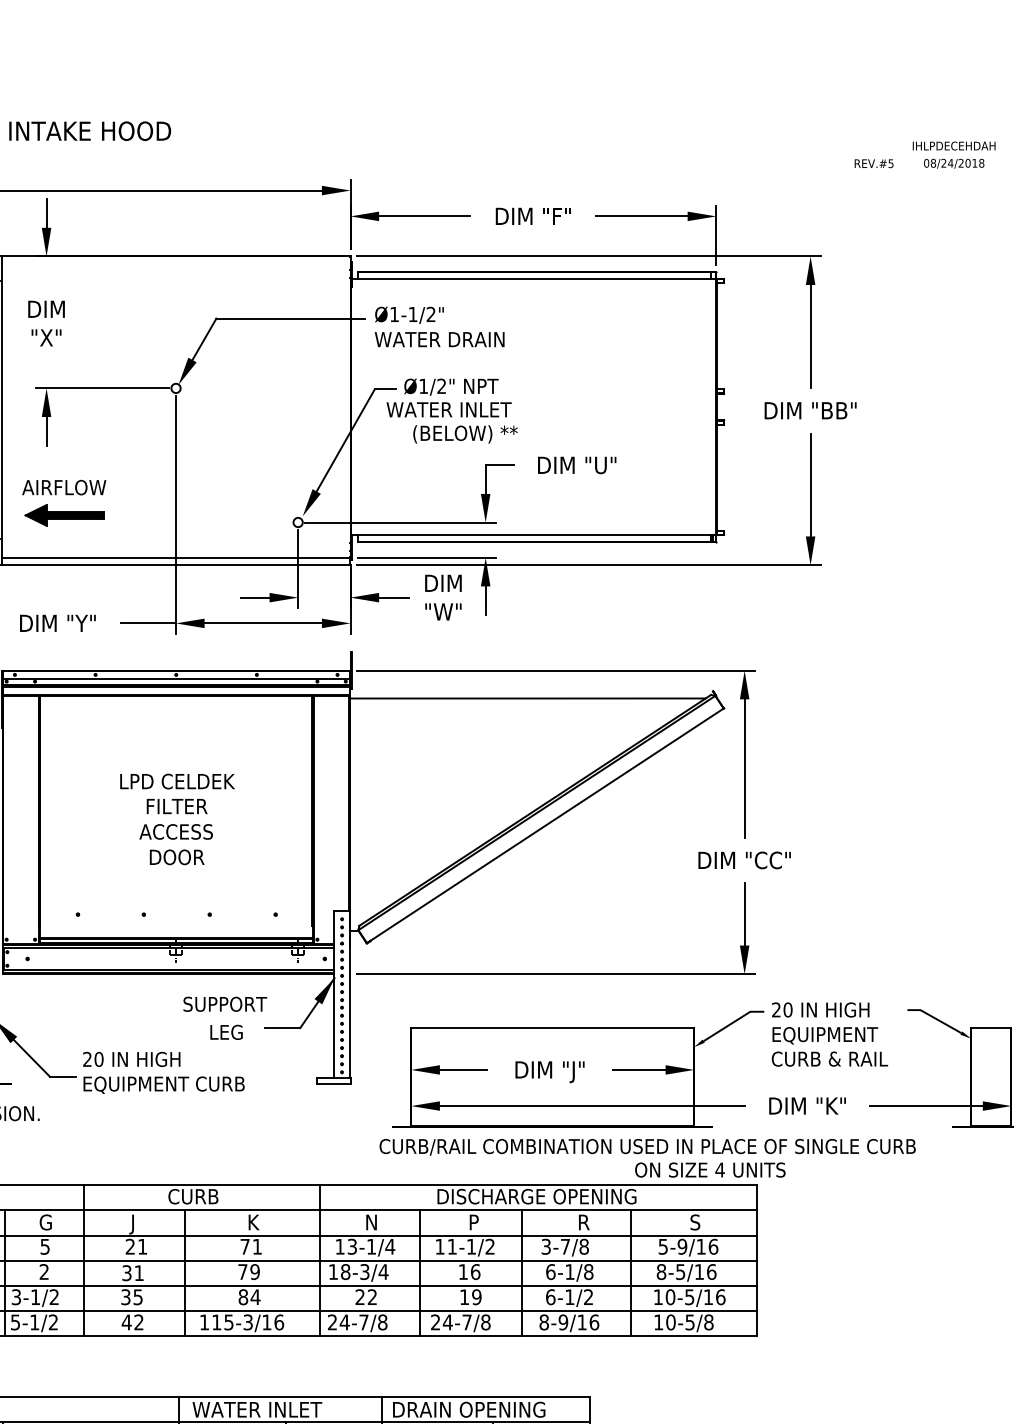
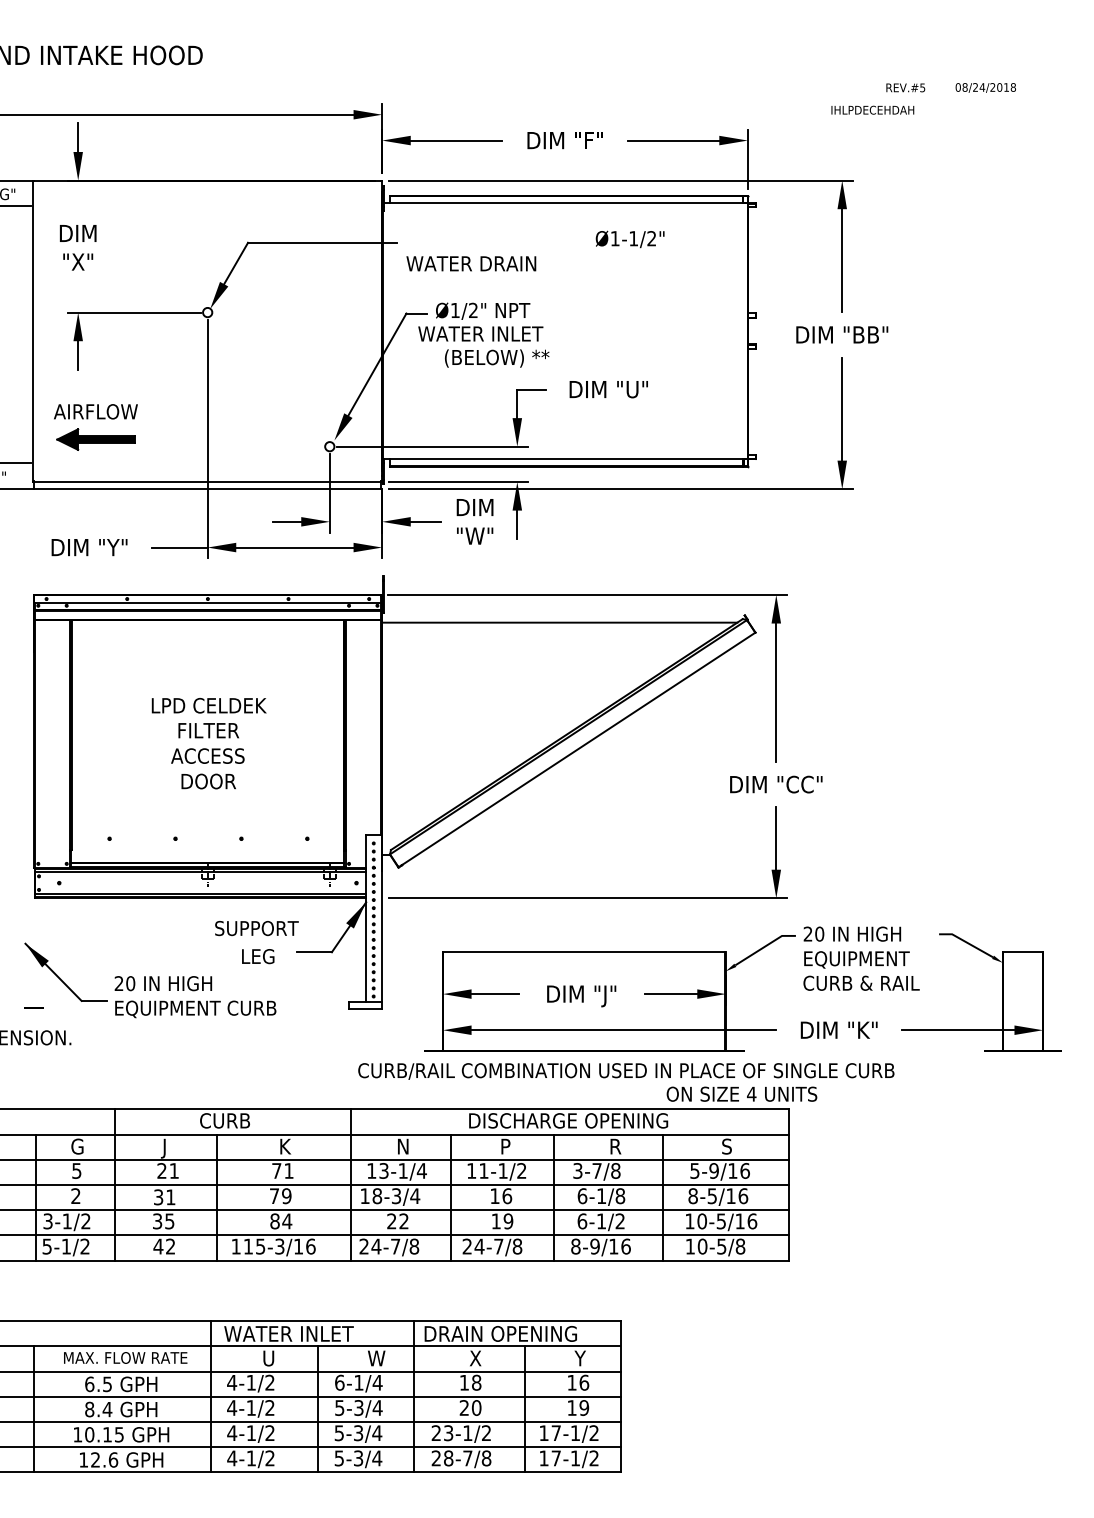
text: (953, 145) -> (872, 109), moved
text: (408, 315) -> (629, 239), moved
text: (647, 1147) -> (626, 1071), moved

